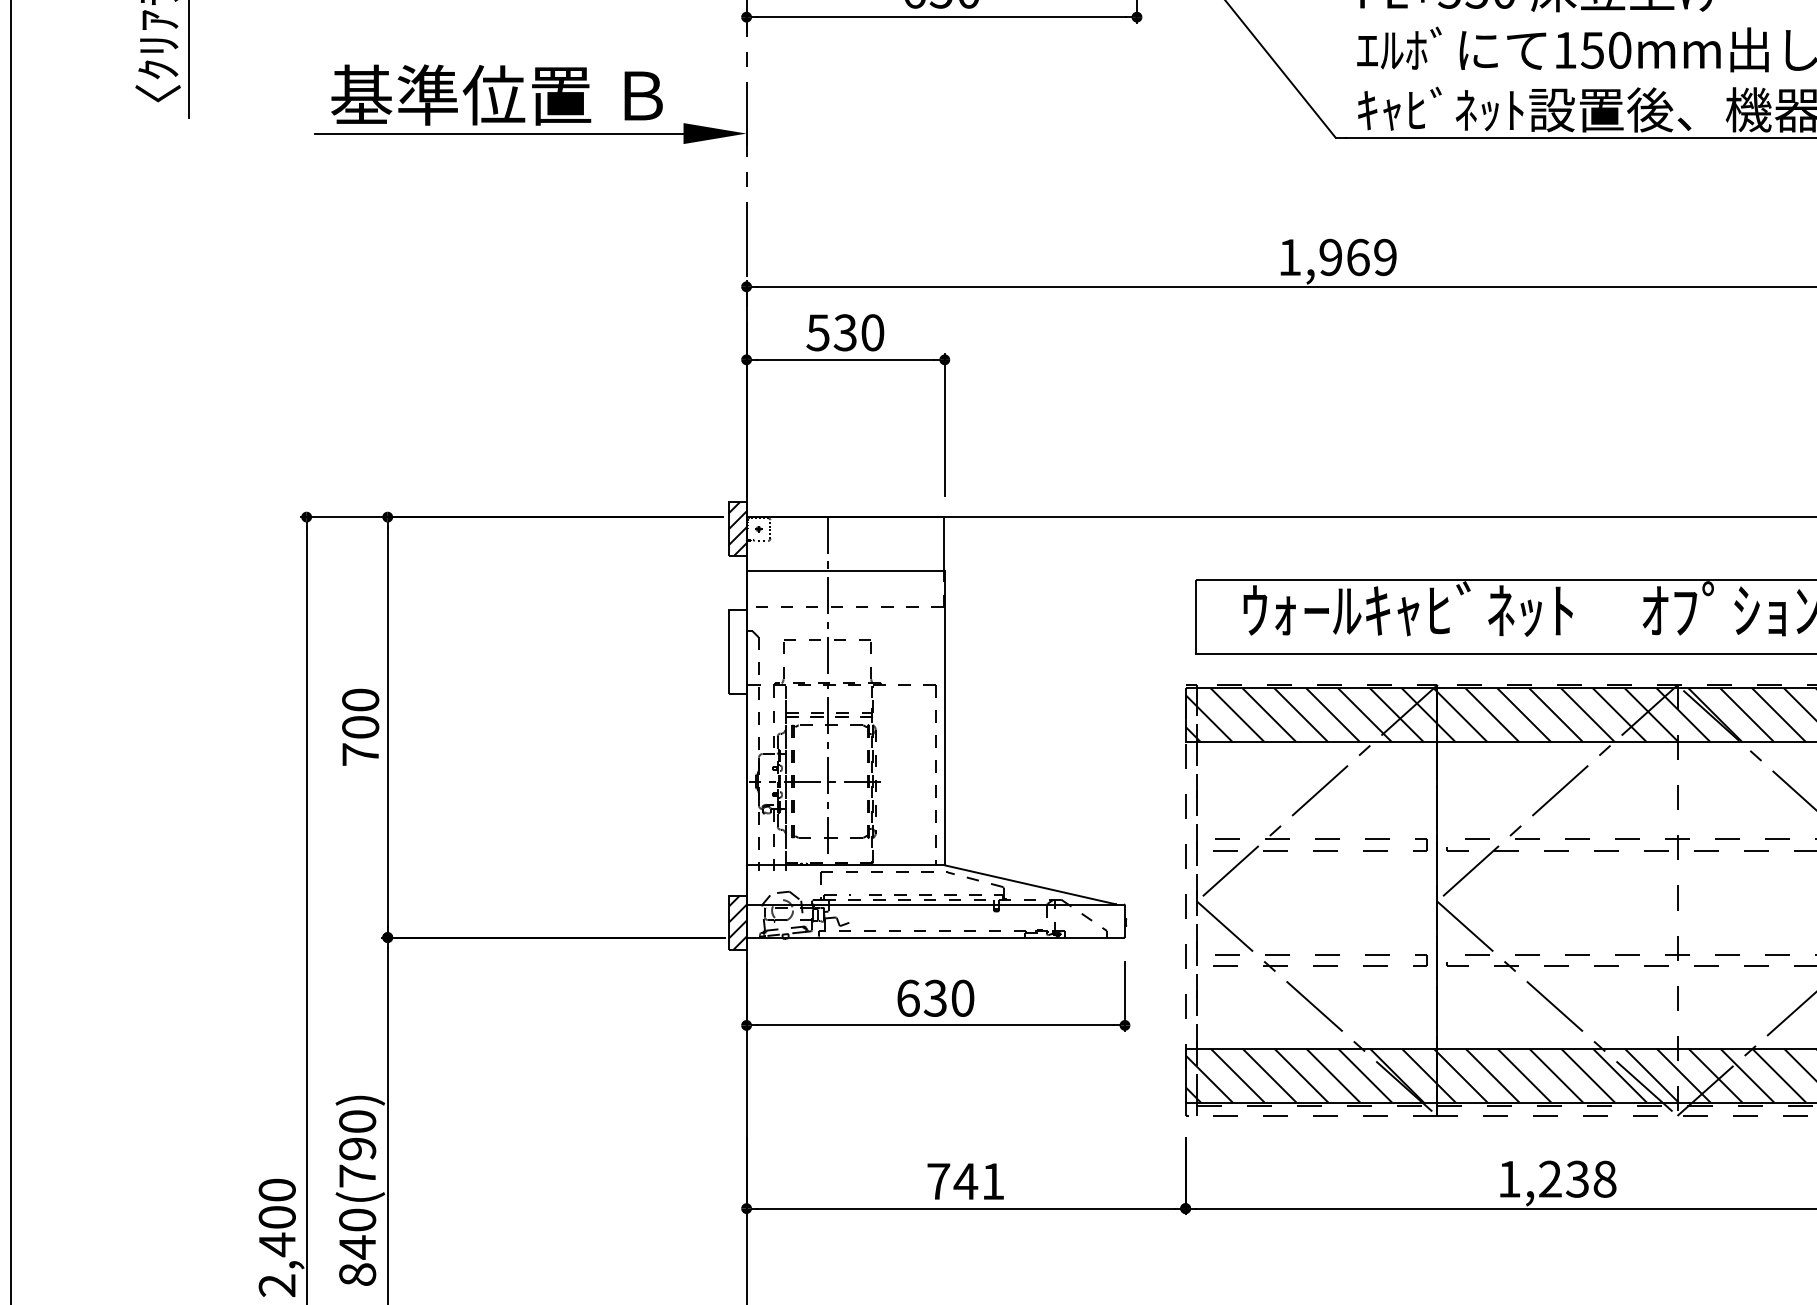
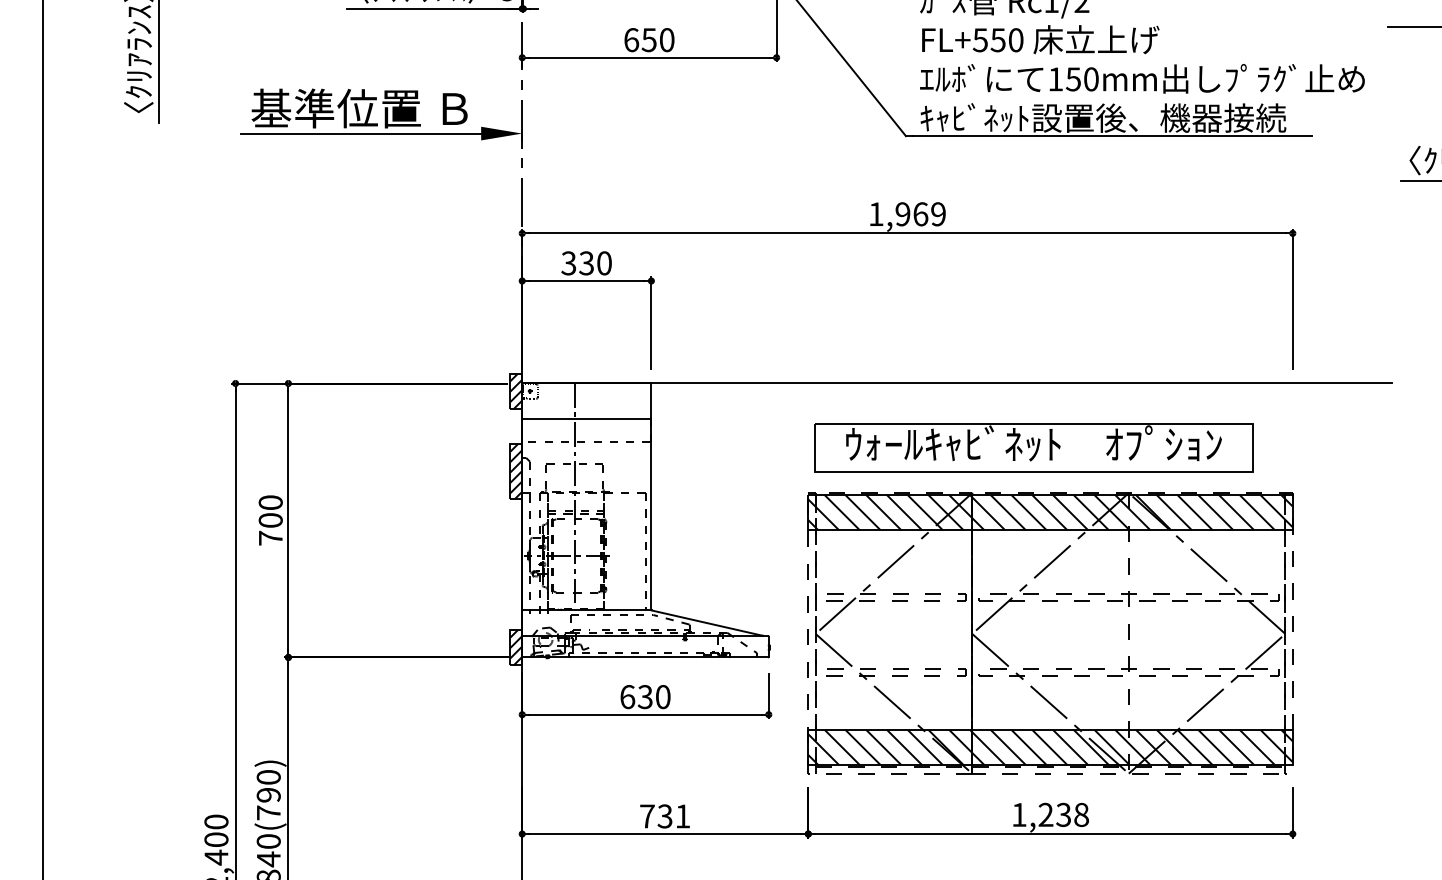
text: (819, 331) -> (569, 262), 530 -> 330
hatch: (737, 652) -> (516, 471), added
text: (966, 1181) -> (665, 816), 741 -> 731

